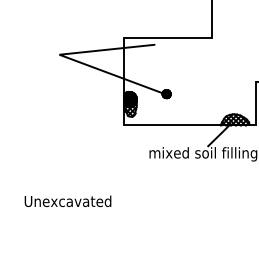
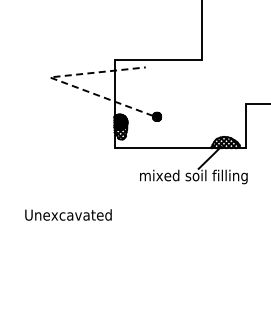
line: (65, 56) -> (55, 79), solid -> dashed
text: (68, 200) -> (68, 214), moved

